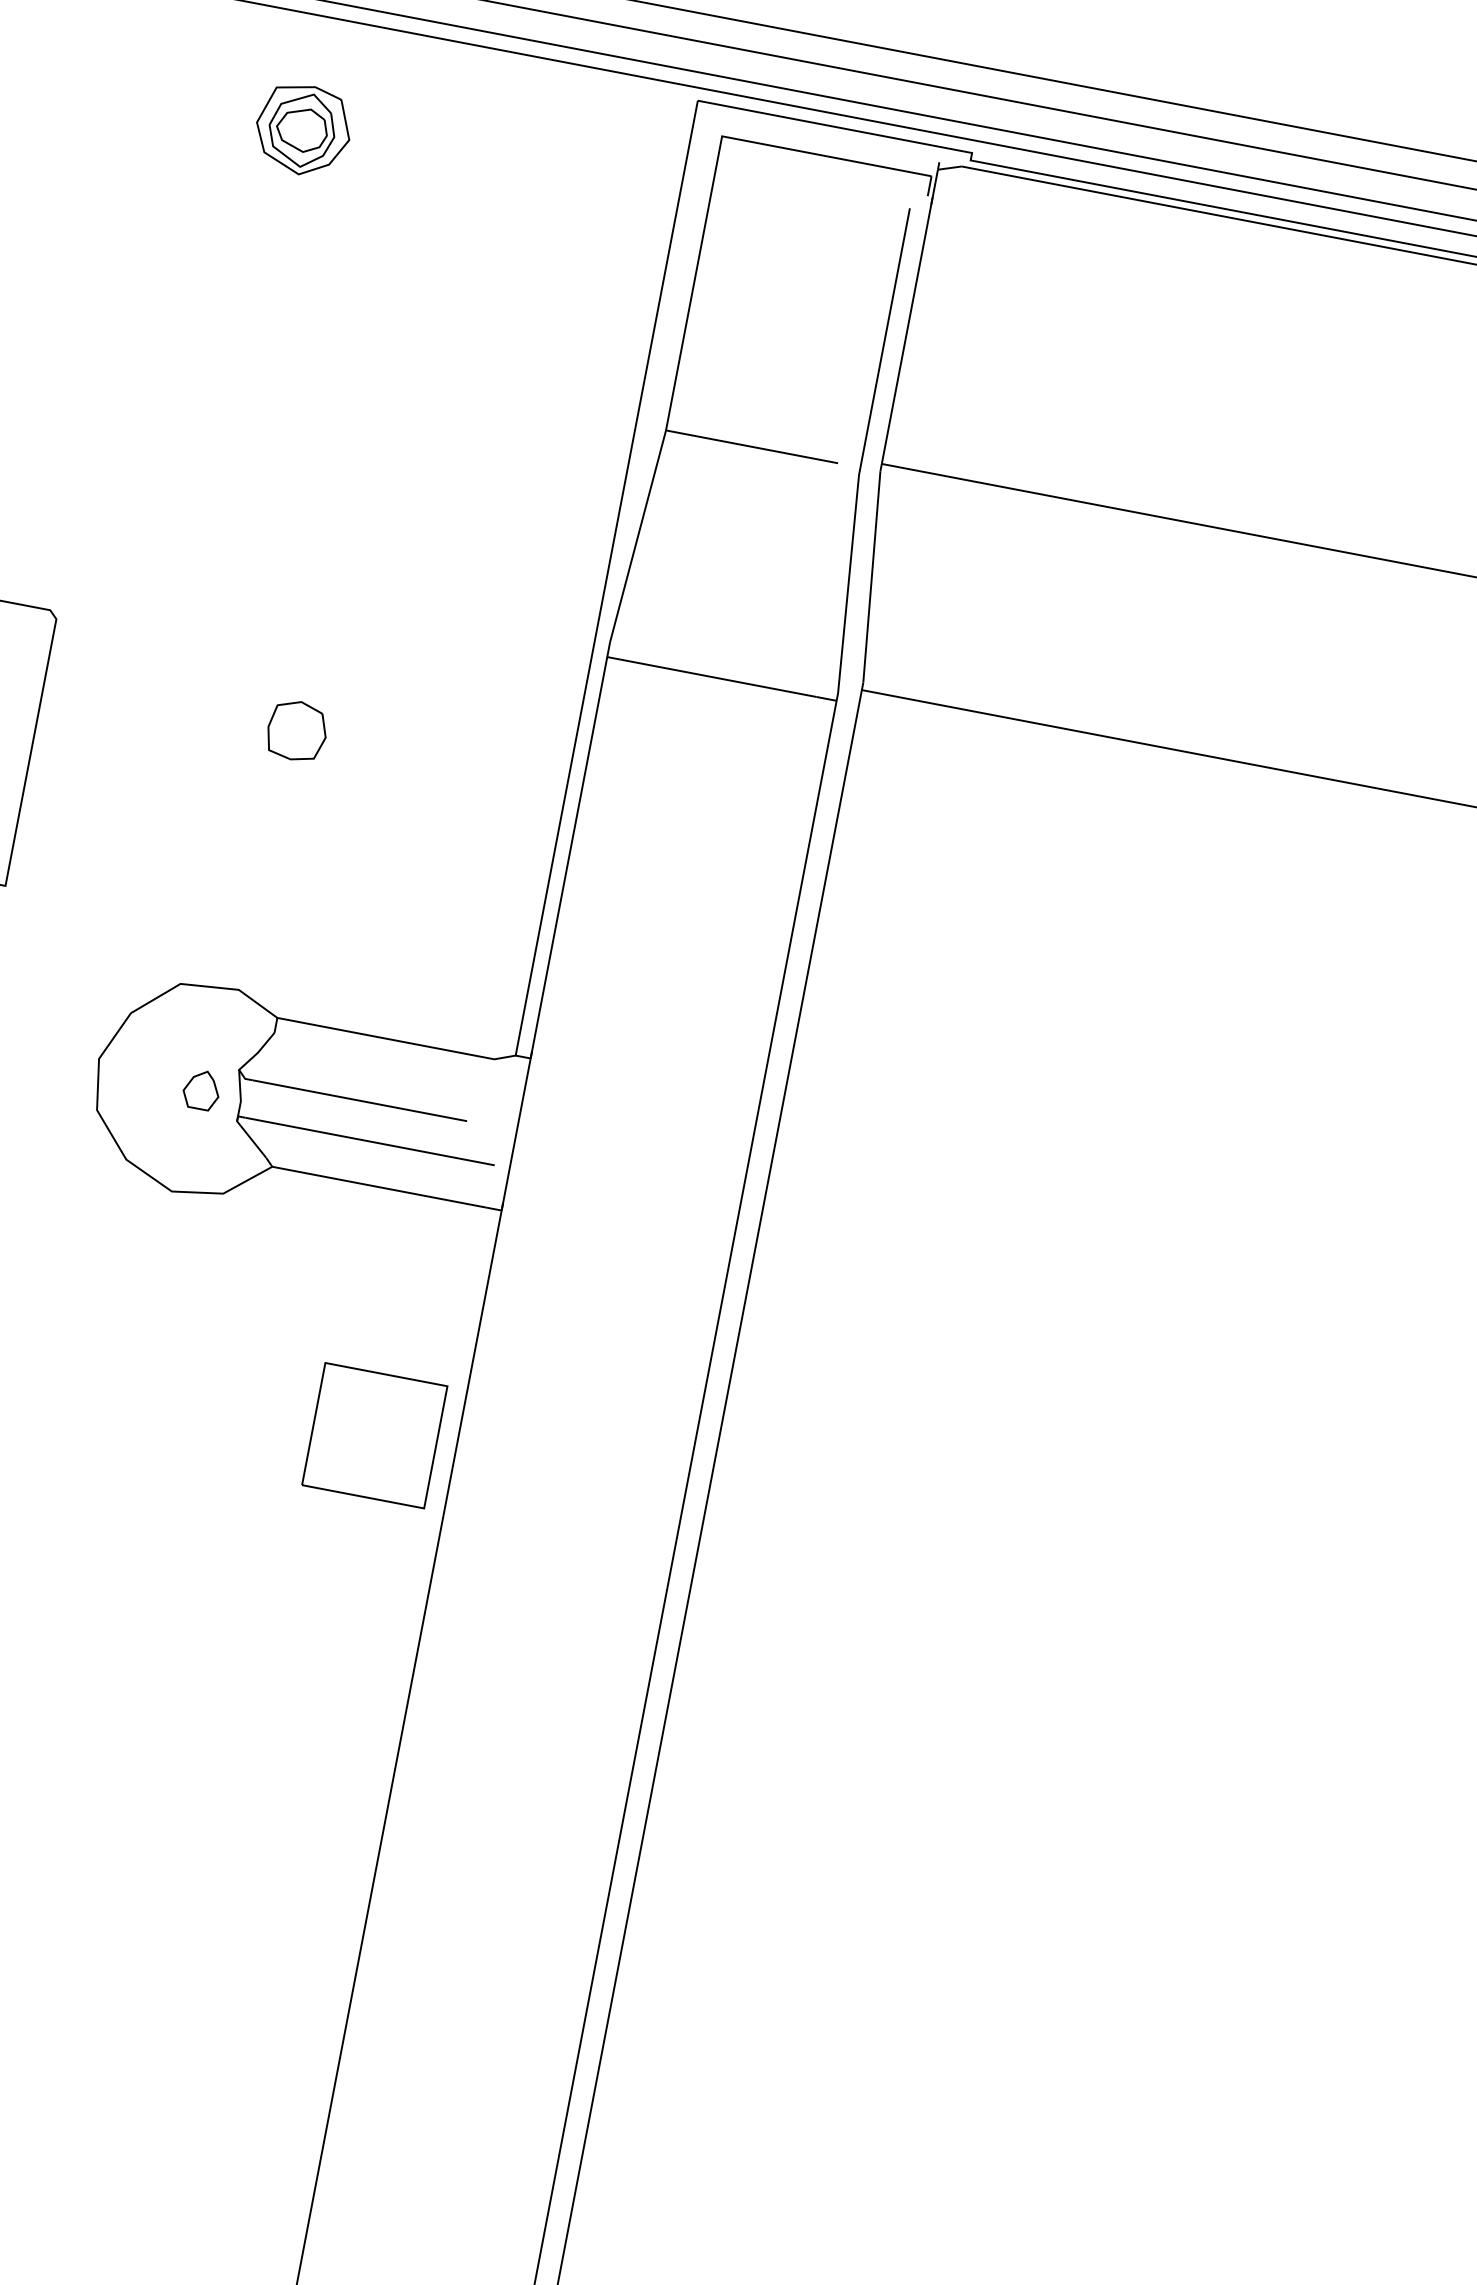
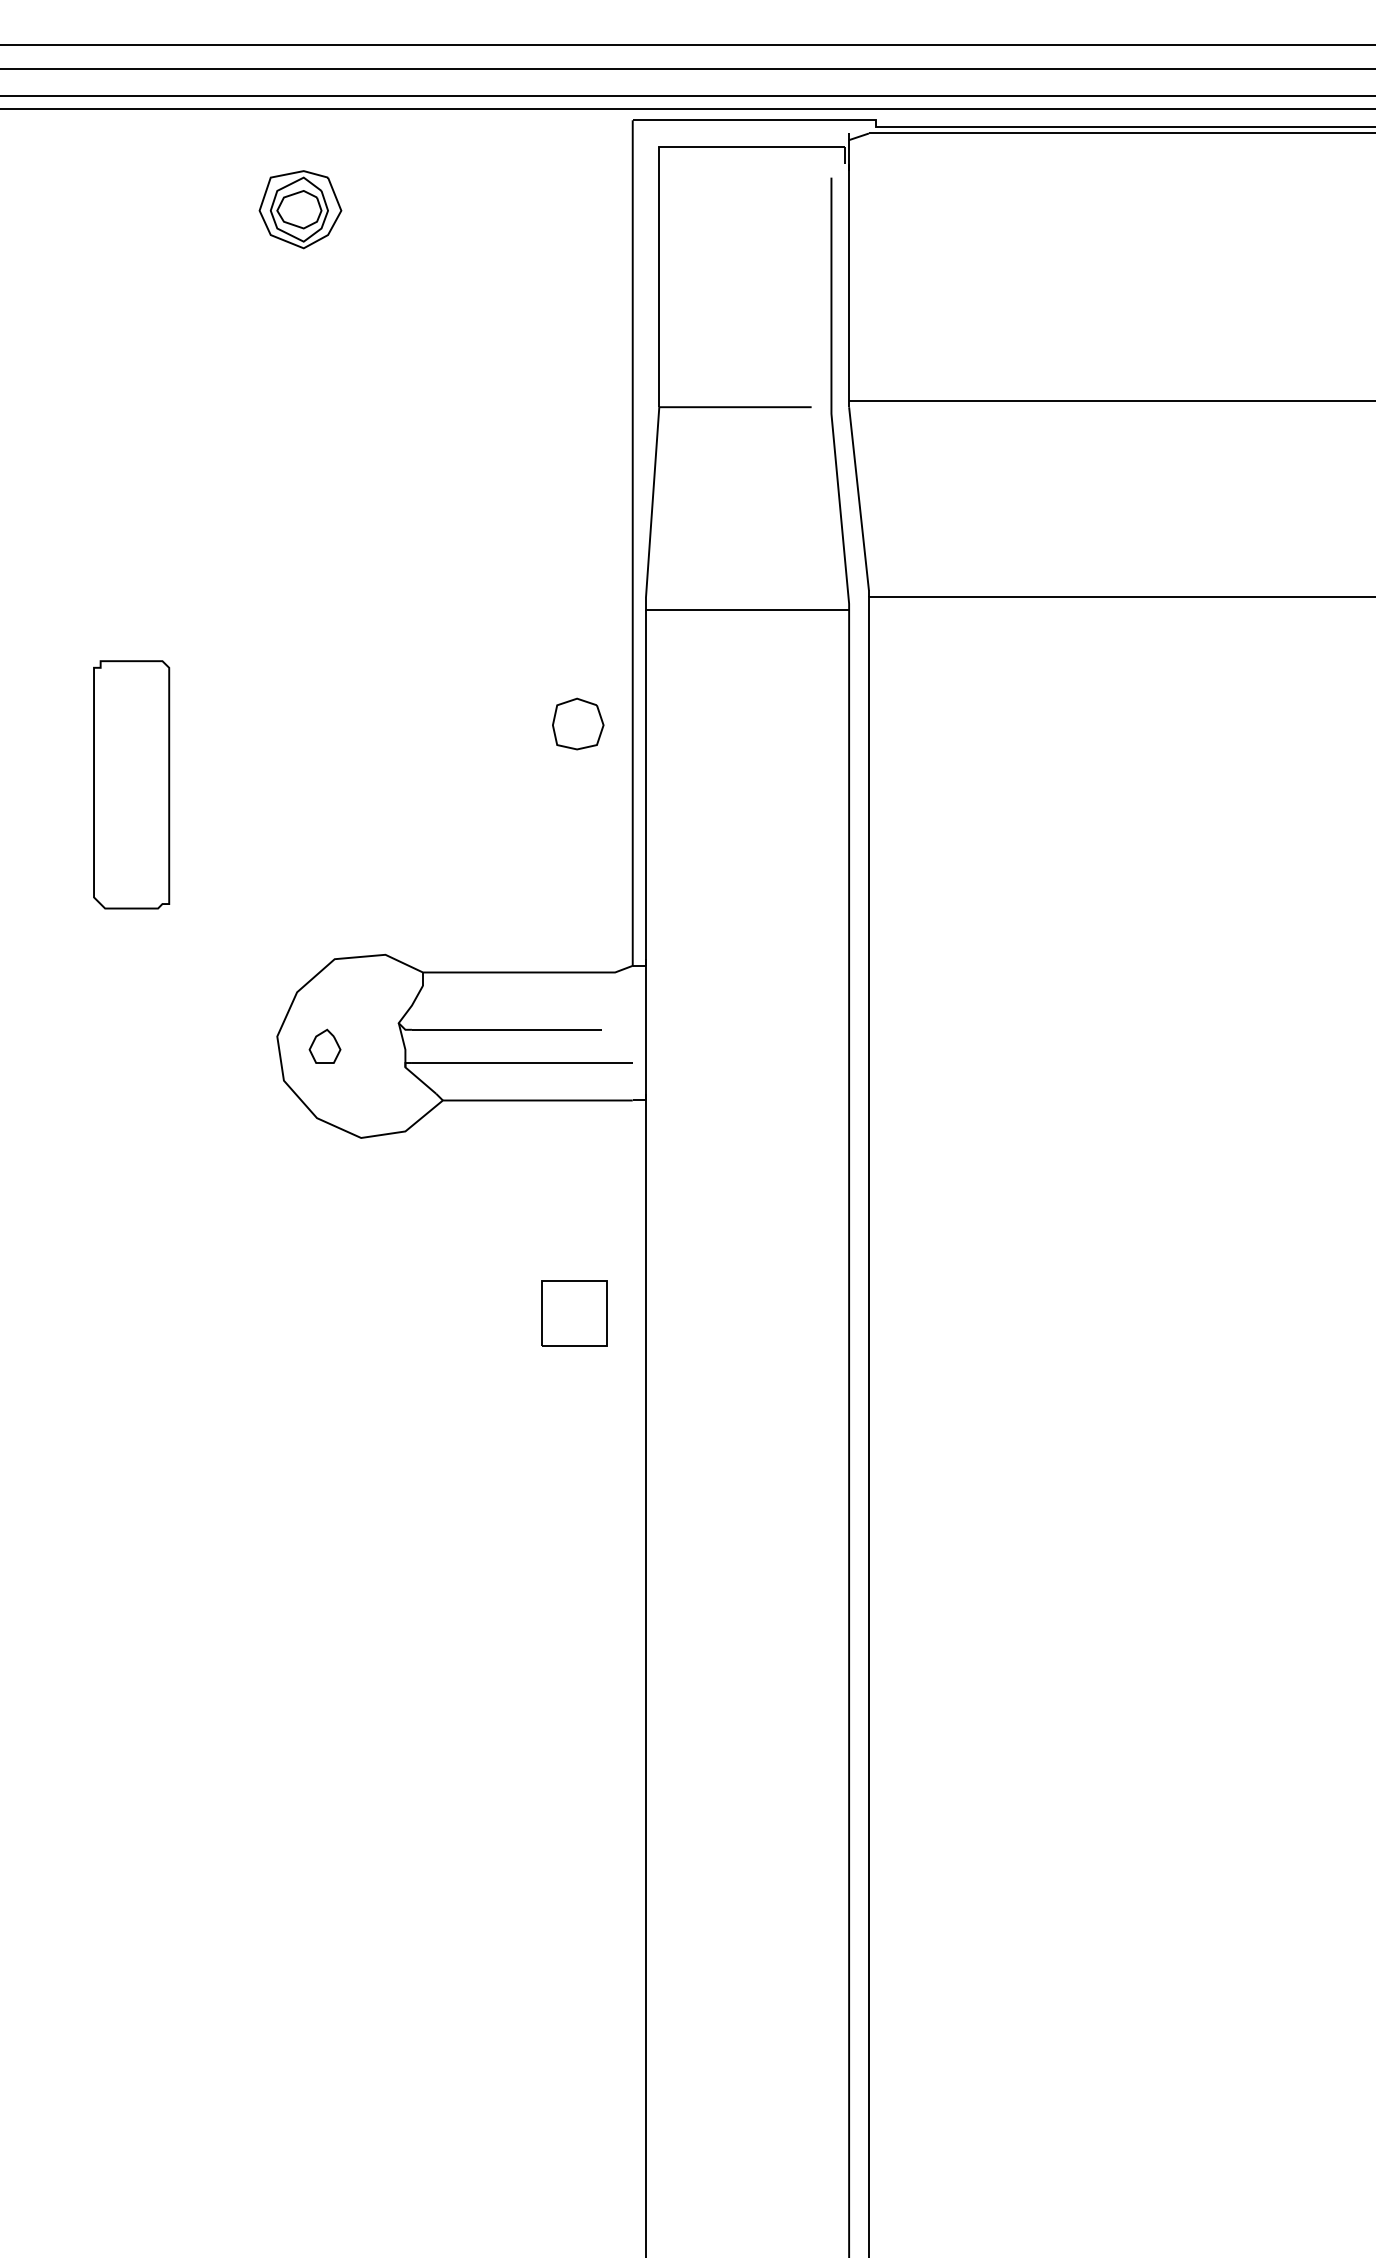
part: (297, 730) -> (578, 723), moved
part: (201, 1088) -> (324, 1045), moved
part: (373, 1435) -> (573, 1313), size x0.6

